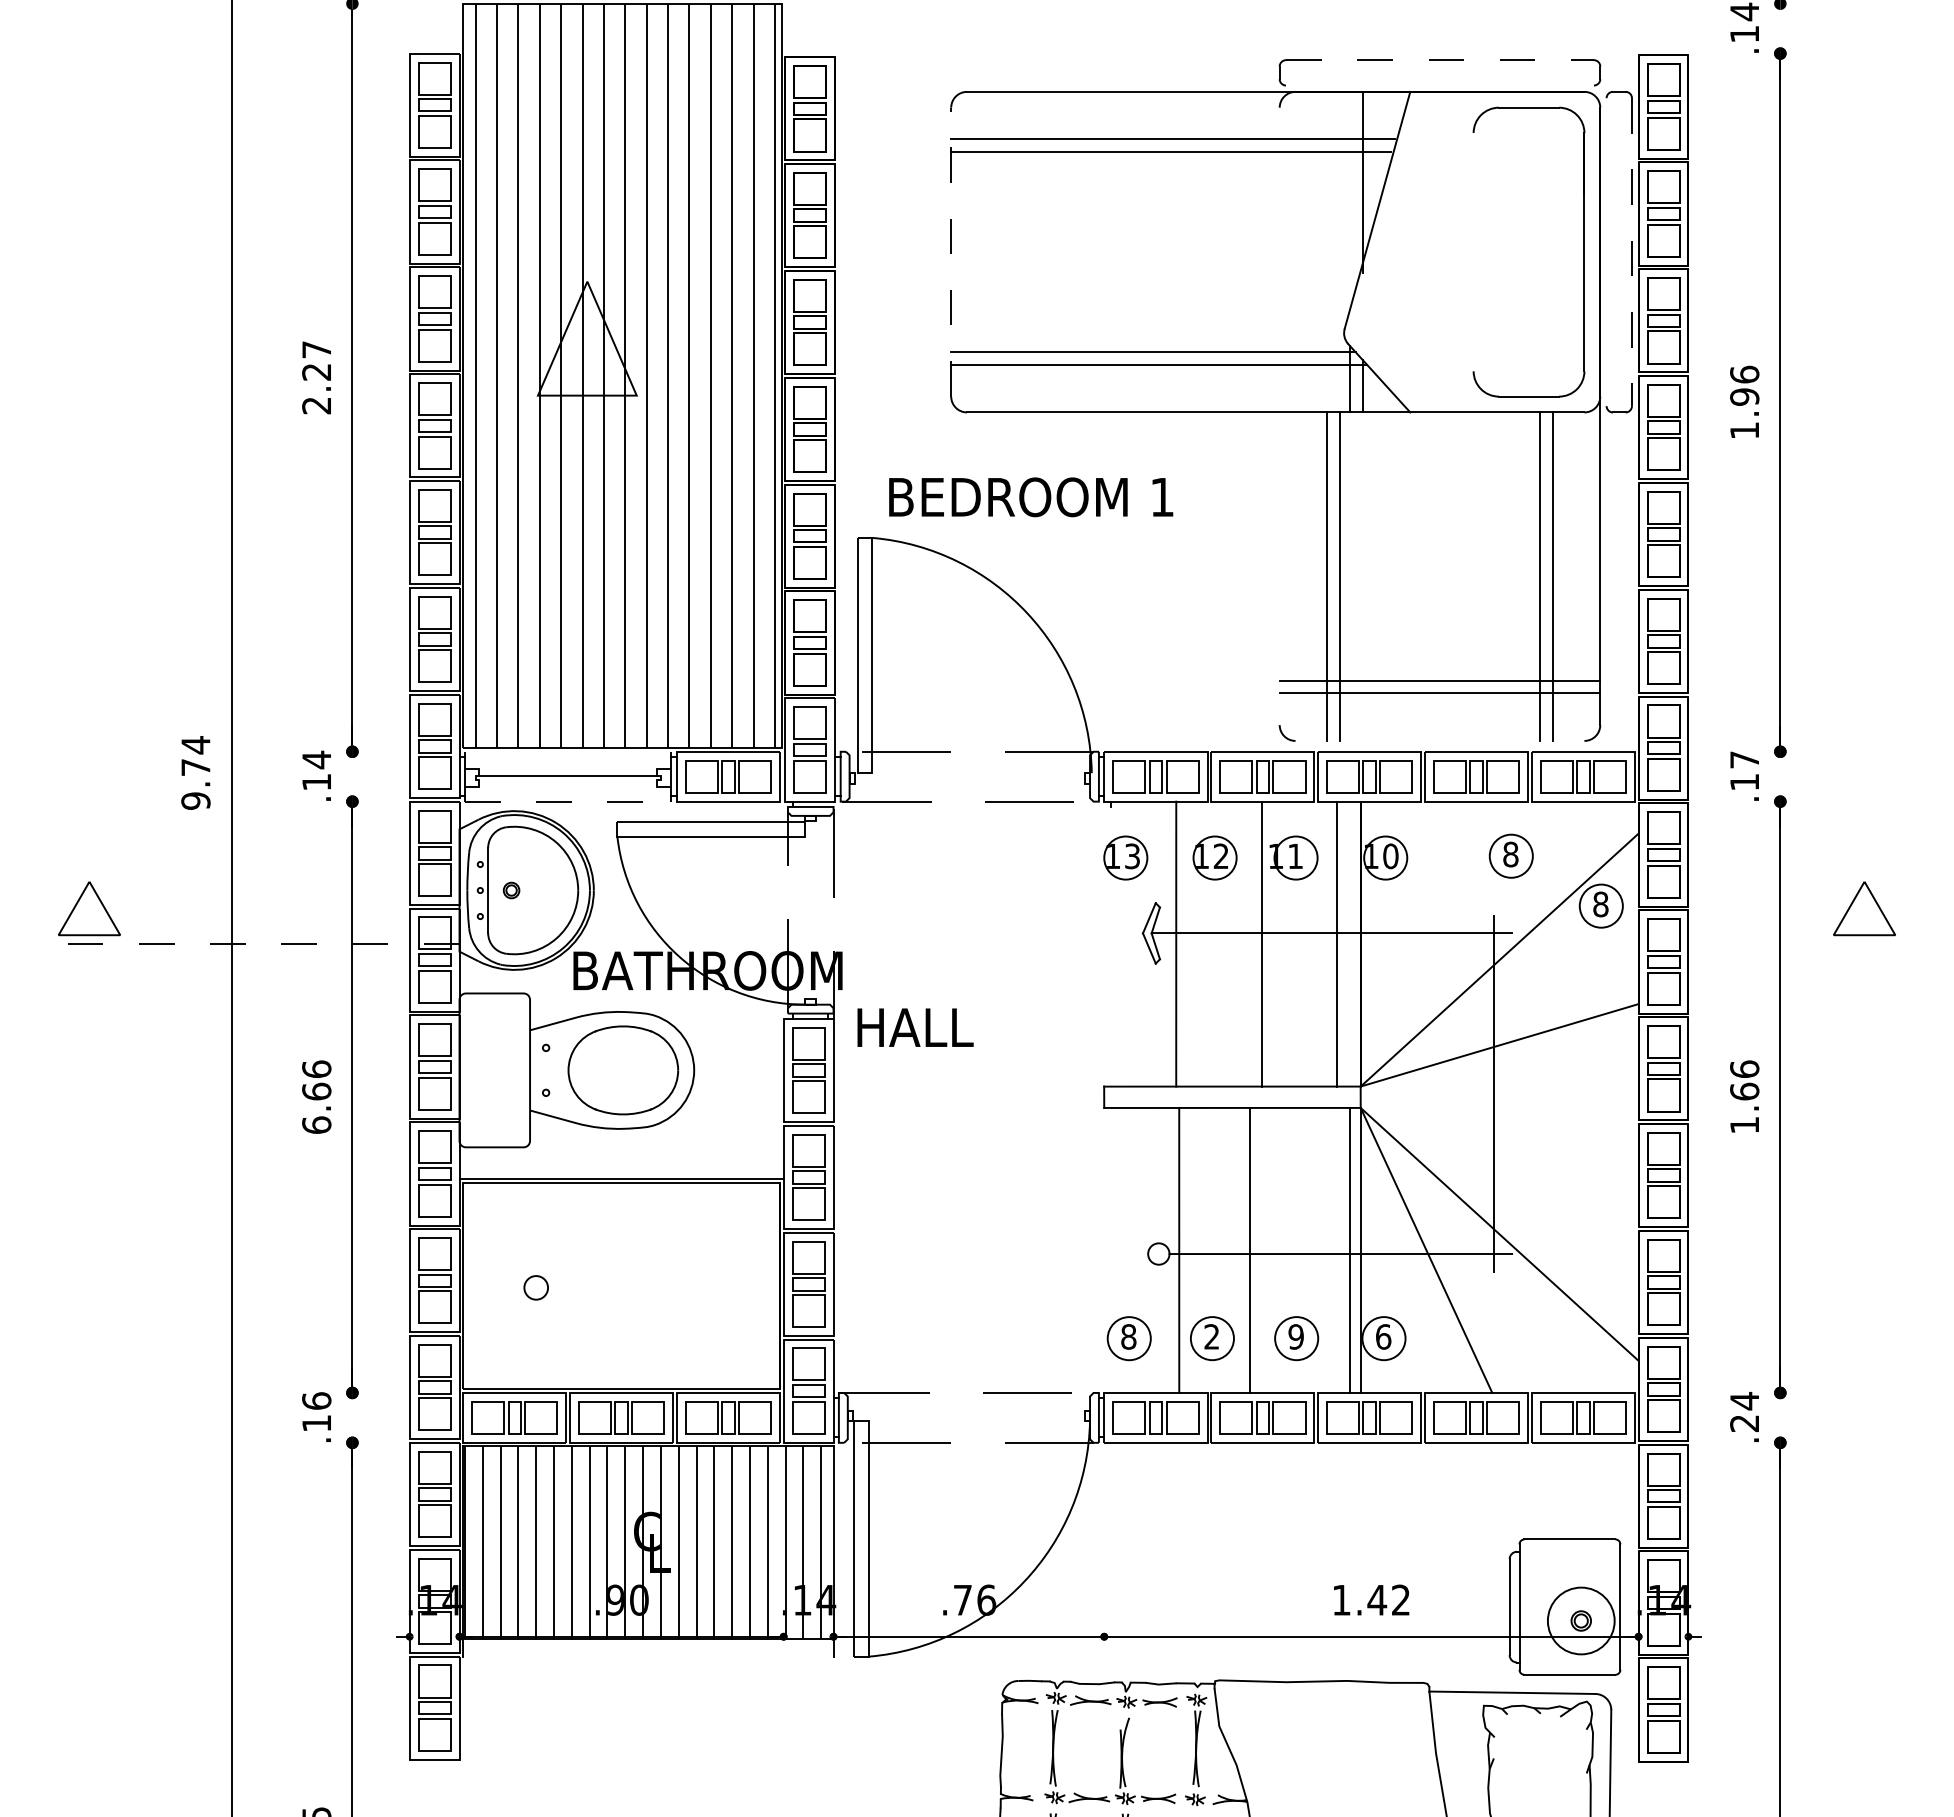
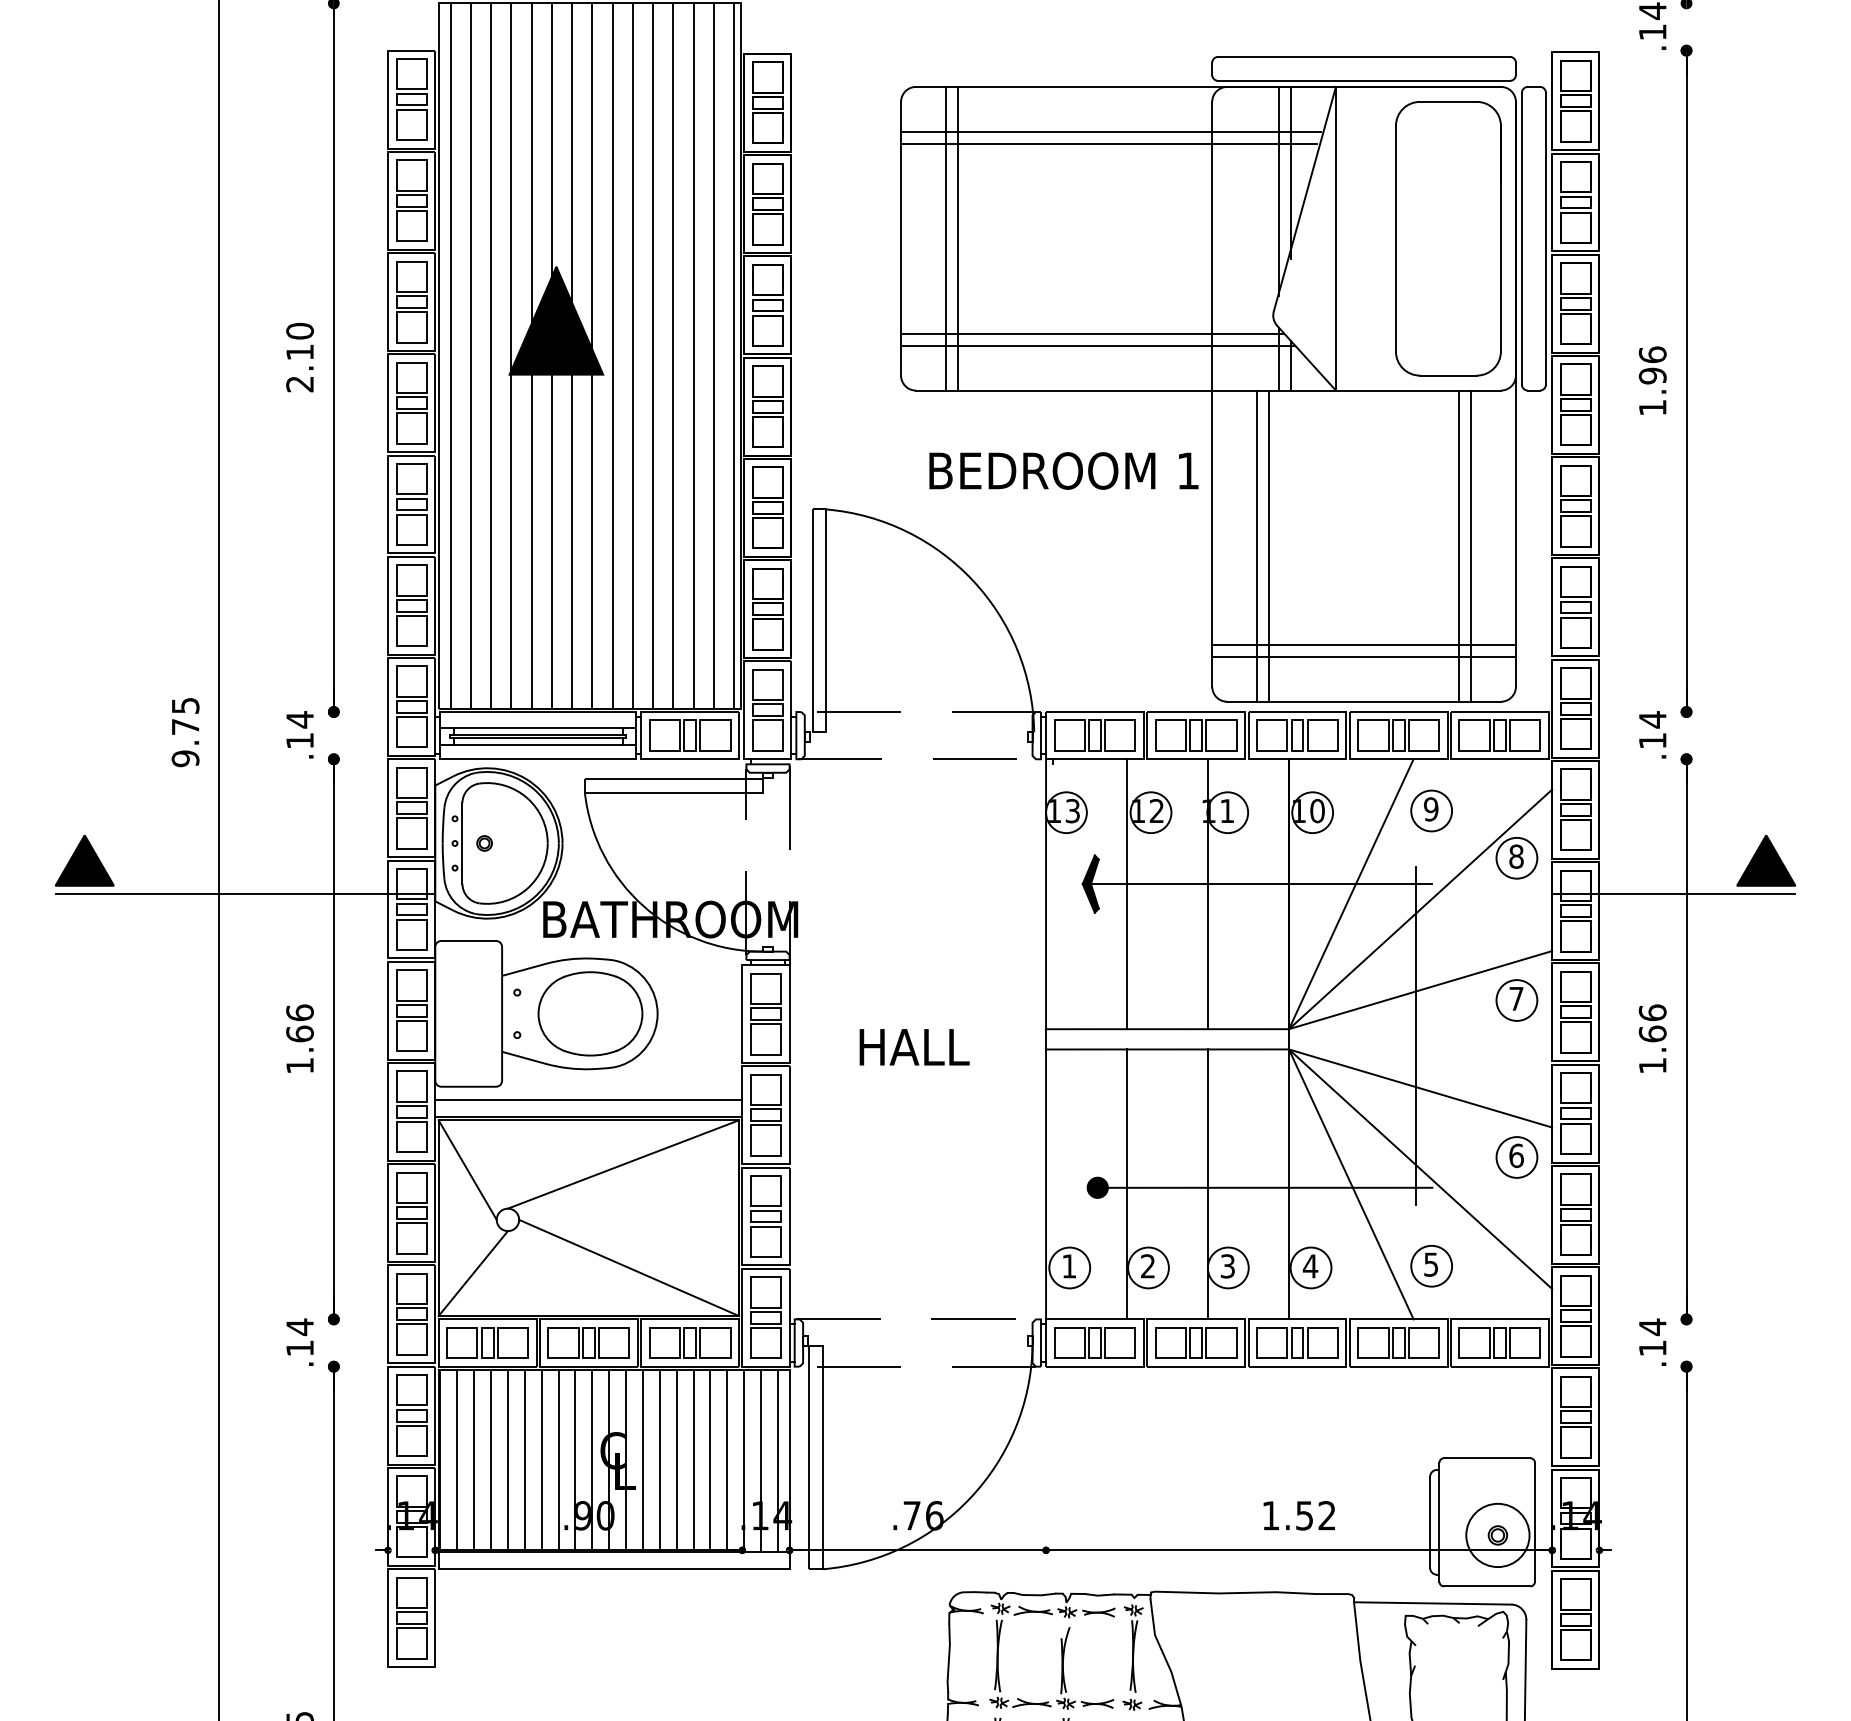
line: (1439, 60) -> (1363, 57), dashed -> solid
line: (1439, 85) -> (1363, 80), added
line: (1350, 201) -> (1279, 190), added
line: (951, 251) -> (901, 238), dashed -> solid
line: (998, 251) -> (945, 238), added
line: (1011, 251) -> (958, 238), added
line: (1410, 251) -> (1336, 238), added
line: (1473, 252) -> (1395, 239), added
line: (1606, 252) -> (1521, 239), added
line: (1631, 252) -> (1545, 239), dashed -> solid
fill: (587, 338) -> (556, 320), added
text: (316, 360) -> (299, 341), 2.27 -> 2.10
line: (1279, 416) -> (1212, 394), added
text: (1031, 497) -> (1064, 471), moved
line: (1439, 740) -> (1363, 701), added
text: (195, 745) -> (185, 706), 9.74 -> 9.75
line: (567, 751) -> (537, 711), added
text: (1744, 759) -> (1652, 719), .17 -> .14
line: (568, 768) -> (538, 727), added
line: (568, 779) -> (538, 738), added
line: (568, 786) -> (538, 744), added
line: (568, 801) -> (538, 759), dashed -> solid
text: (1510, 854) -> (1430, 809), 8 -> 9
fill: (89, 908) -> (84, 860), added
fill: (1864, 908) -> (1766, 860), added
fill: (1150, 933) -> (1089, 884), added
line: (1176, 943) -> (1046, 893), moved
line: (1261, 943) -> (1126, 893), moved
line: (1337, 943) -> (1208, 893), moved
line: (1426, 943) -> (1351, 893), added
line: (258, 944) -> (244, 894), dashed -> solid
line: (1766, 944) -> (1673, 894), added
text: (915, 1027) -> (914, 1047), moved
part: (1600, 1055) -> (1516, 999), added
text: (316, 1124) -> (299, 1065), 6.66 -> 1.66
line: (1499, 1148) -> (1420, 1087), added
line: (621, 1161) -> (588, 1100), added
part: (1600, 1221) -> (1516, 1157), added
line: (658, 1229) -> (623, 1164), added
line: (493, 1234) -> (467, 1169), added
line: (1179, 1249) -> (1046, 1183), moved
line: (1249, 1249) -> (1126, 1183), moved
line: (1350, 1249) -> (1208, 1183), moved
fill: (1158, 1253) -> (1097, 1187), added
text: (1128, 1336) -> (1069, 1265), 8 -> 1
text: (1295, 1336) -> (1227, 1265), 9 -> 3
text: (1383, 1336) -> (1310, 1265), 6 -> 4
part: (1510, 1336) -> (1430, 1265), added
line: (664, 1338) -> (629, 1267), added
line: (499, 1344) -> (473, 1273), added
text: (316, 1400) -> (299, 1326), .16 -> .14
text: (1744, 1423) -> (1652, 1348), .24 -> .14
text: (1377, 1600) -> (1304, 1516), 1.42 -> 1.52
line: (648, 1656) -> (614, 1569), added

